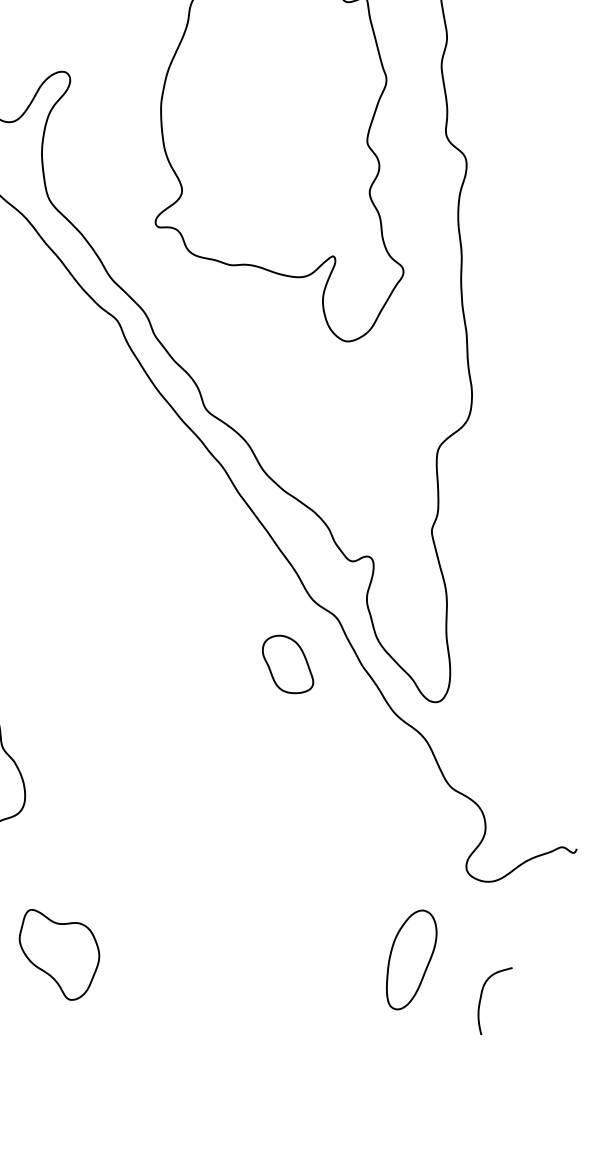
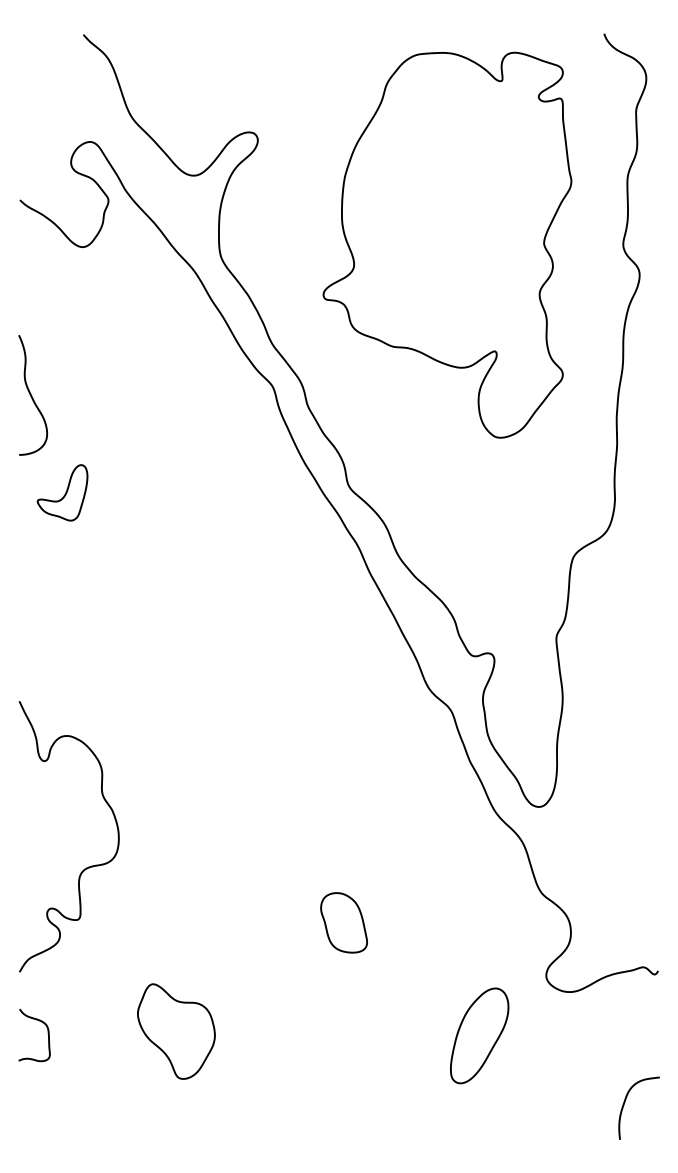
part: (287, 664) -> (343, 922), moved
part: (60, 953) -> (176, 1031), moved
part: (411, 959) -> (479, 1035), moved
curve: (481, 997) -> (625, 1102), moved

